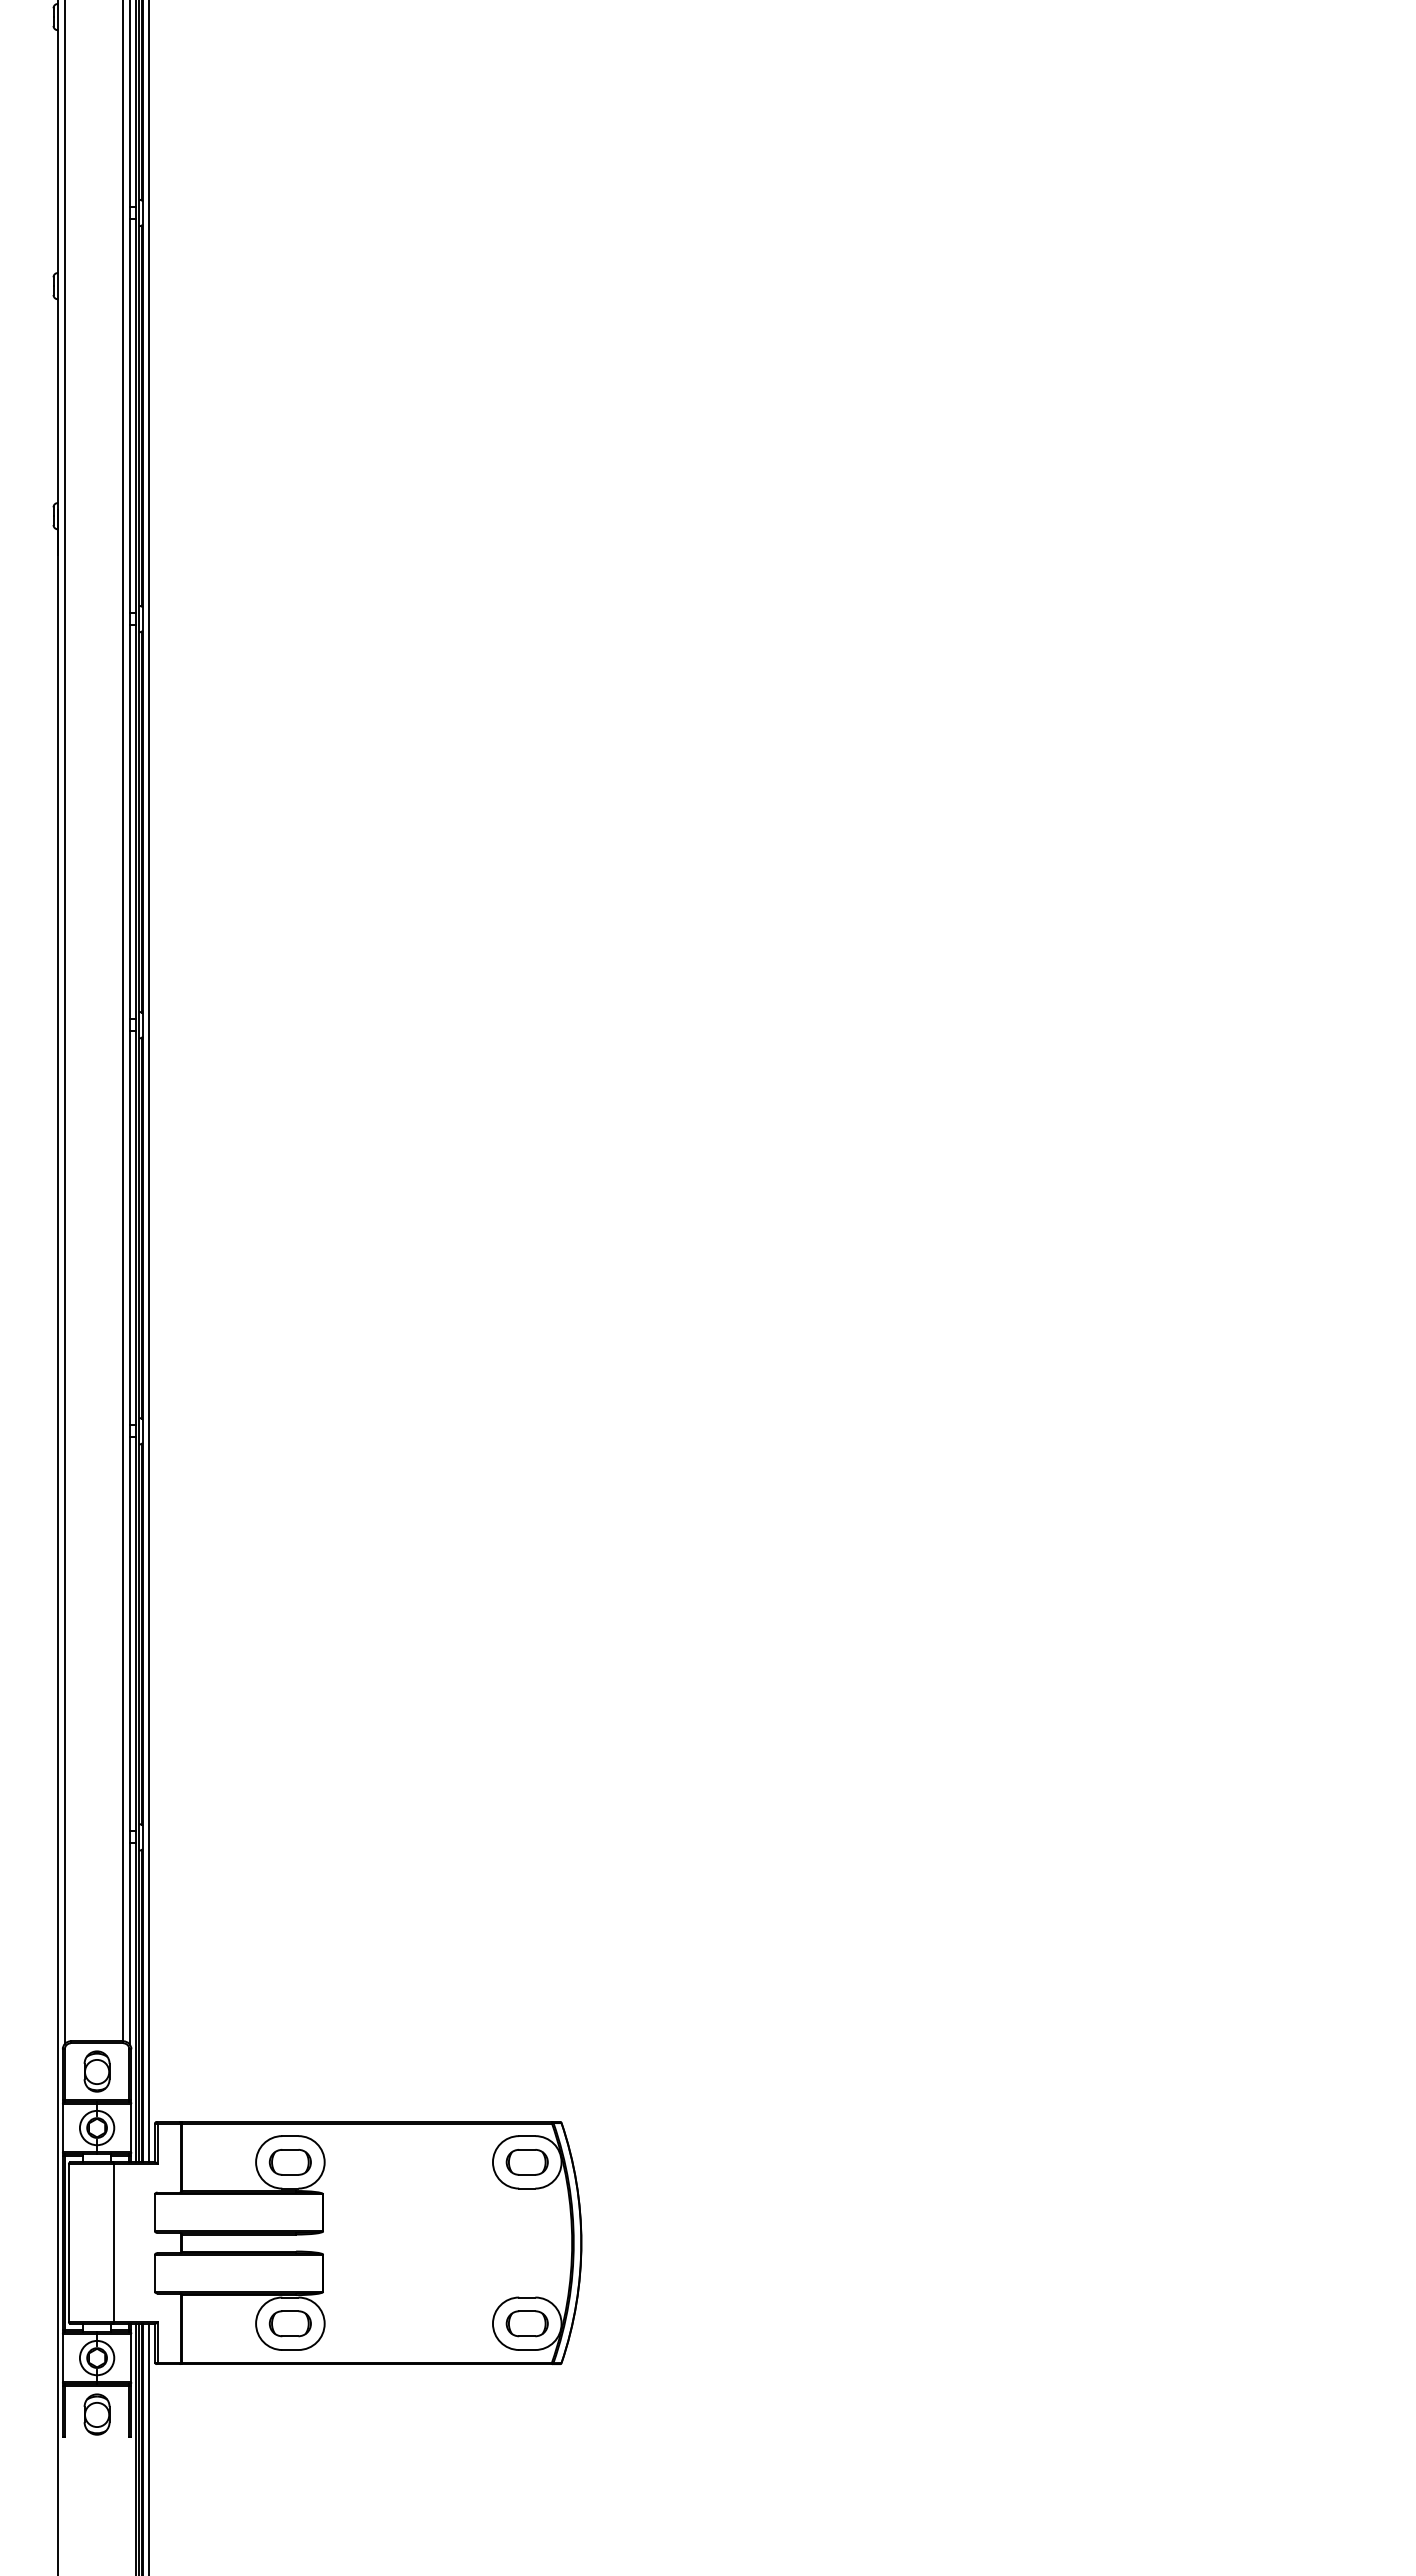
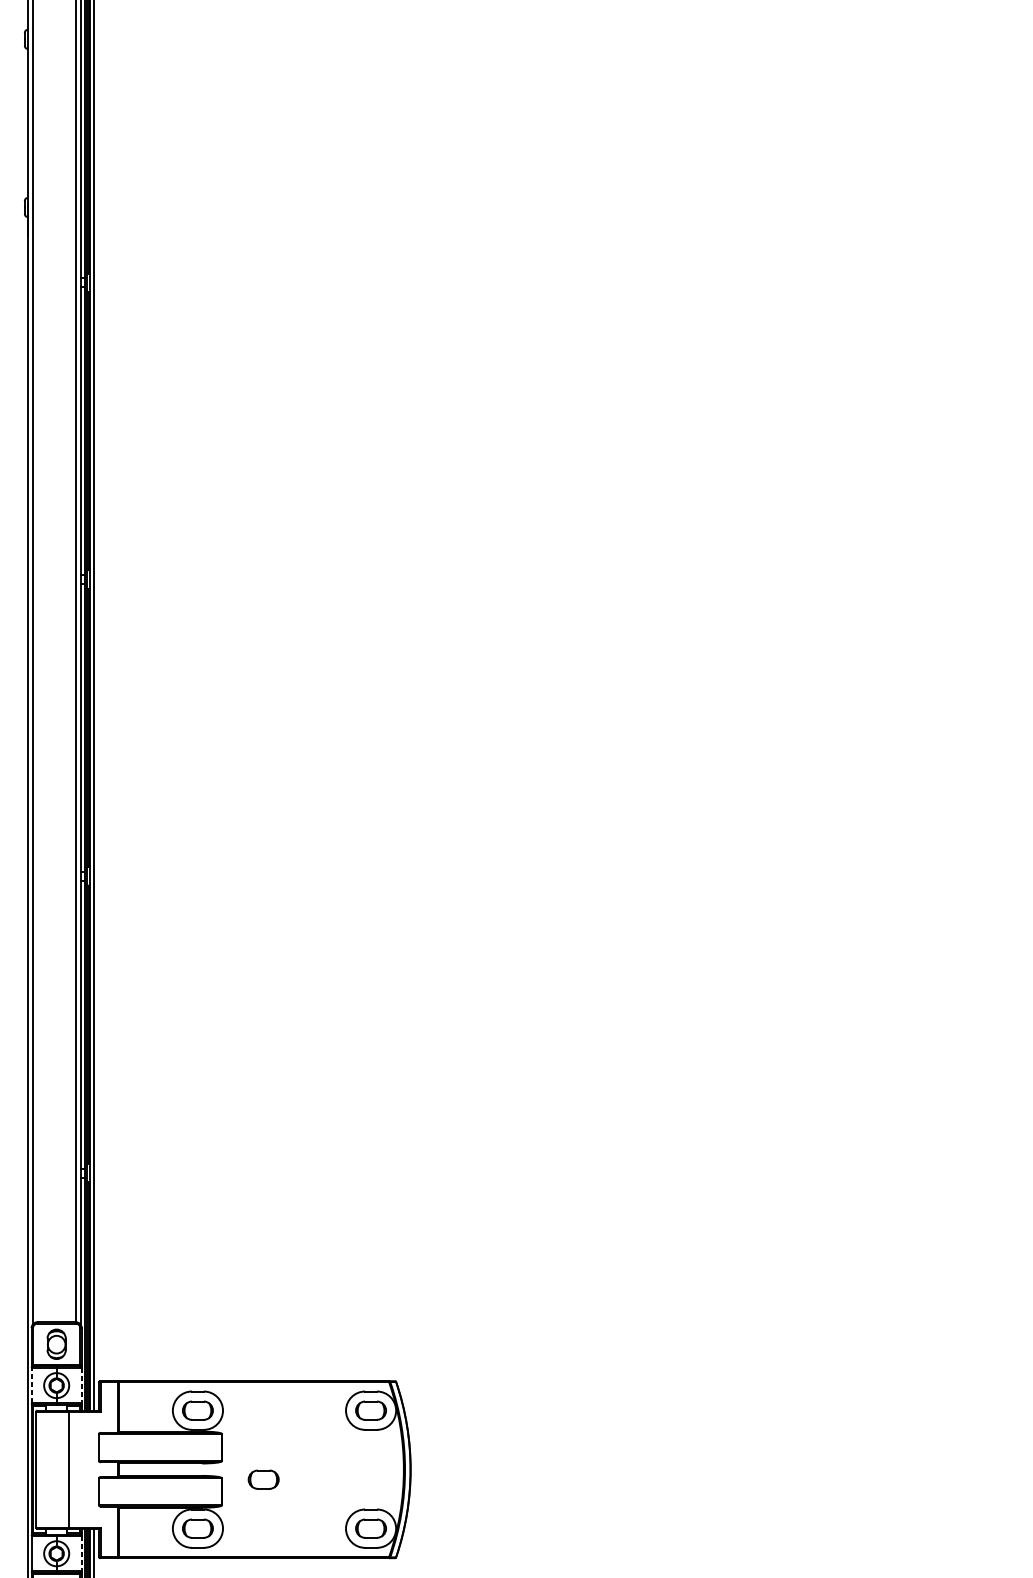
line: (62, 2127) -> (31, 1385), solid -> dashed
line: (131, 2128) -> (81, 1385), solid -> dashed
part: (379, 2256) -> (263, 1479), added
line: (131, 2358) -> (81, 1554), solid -> dashed

